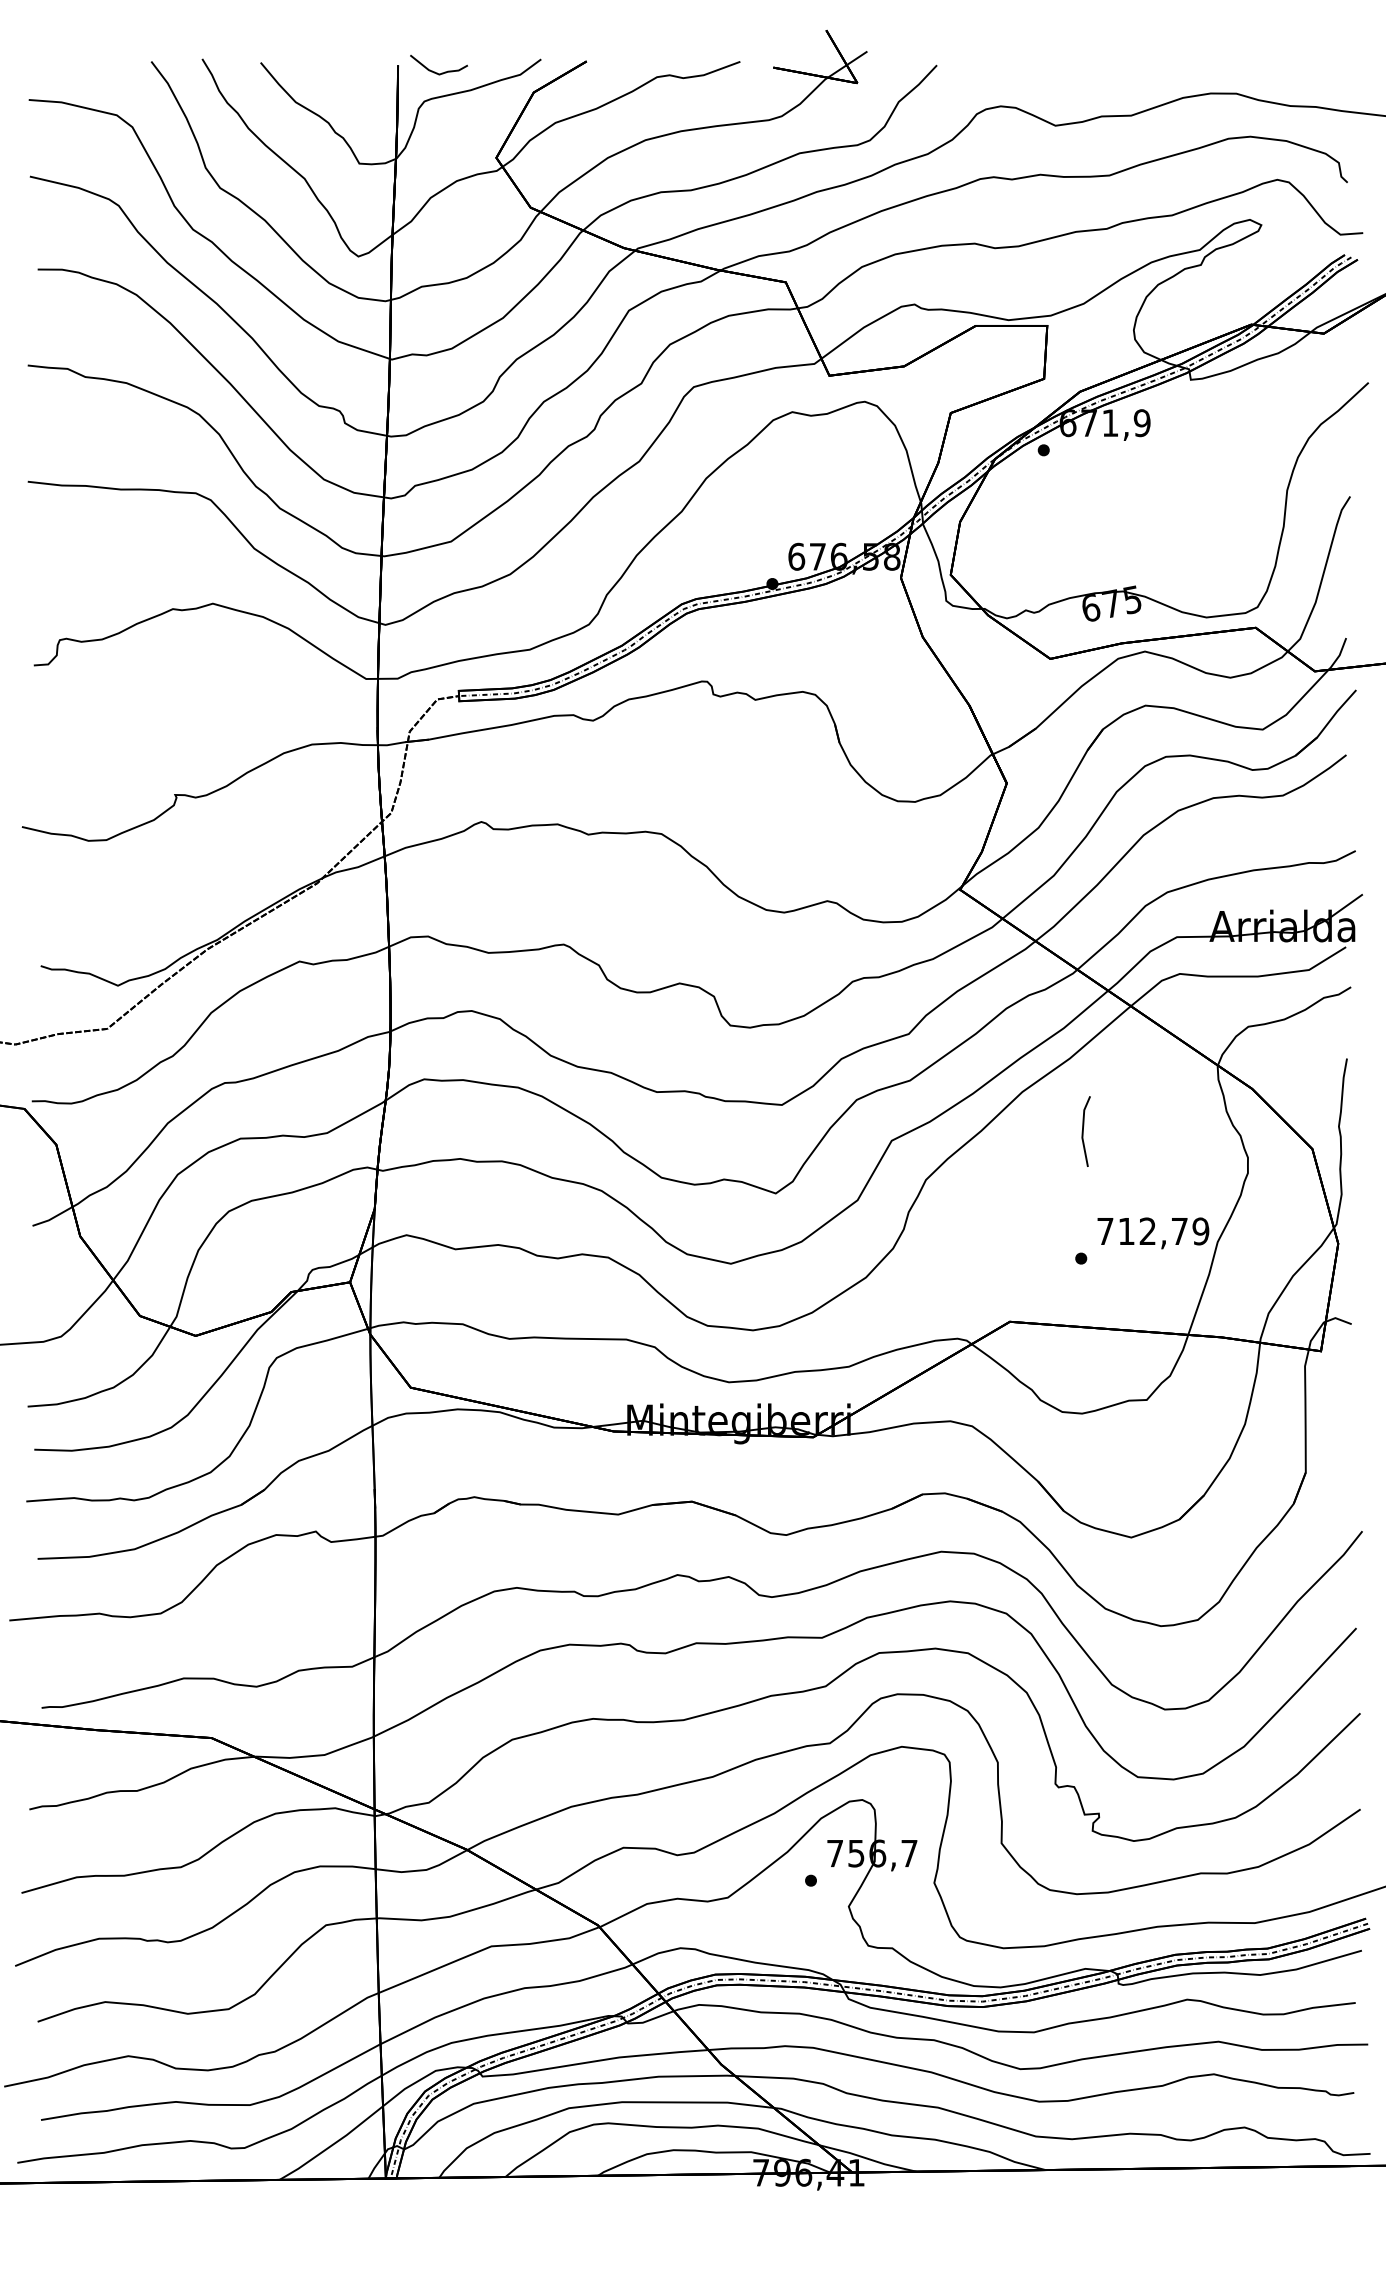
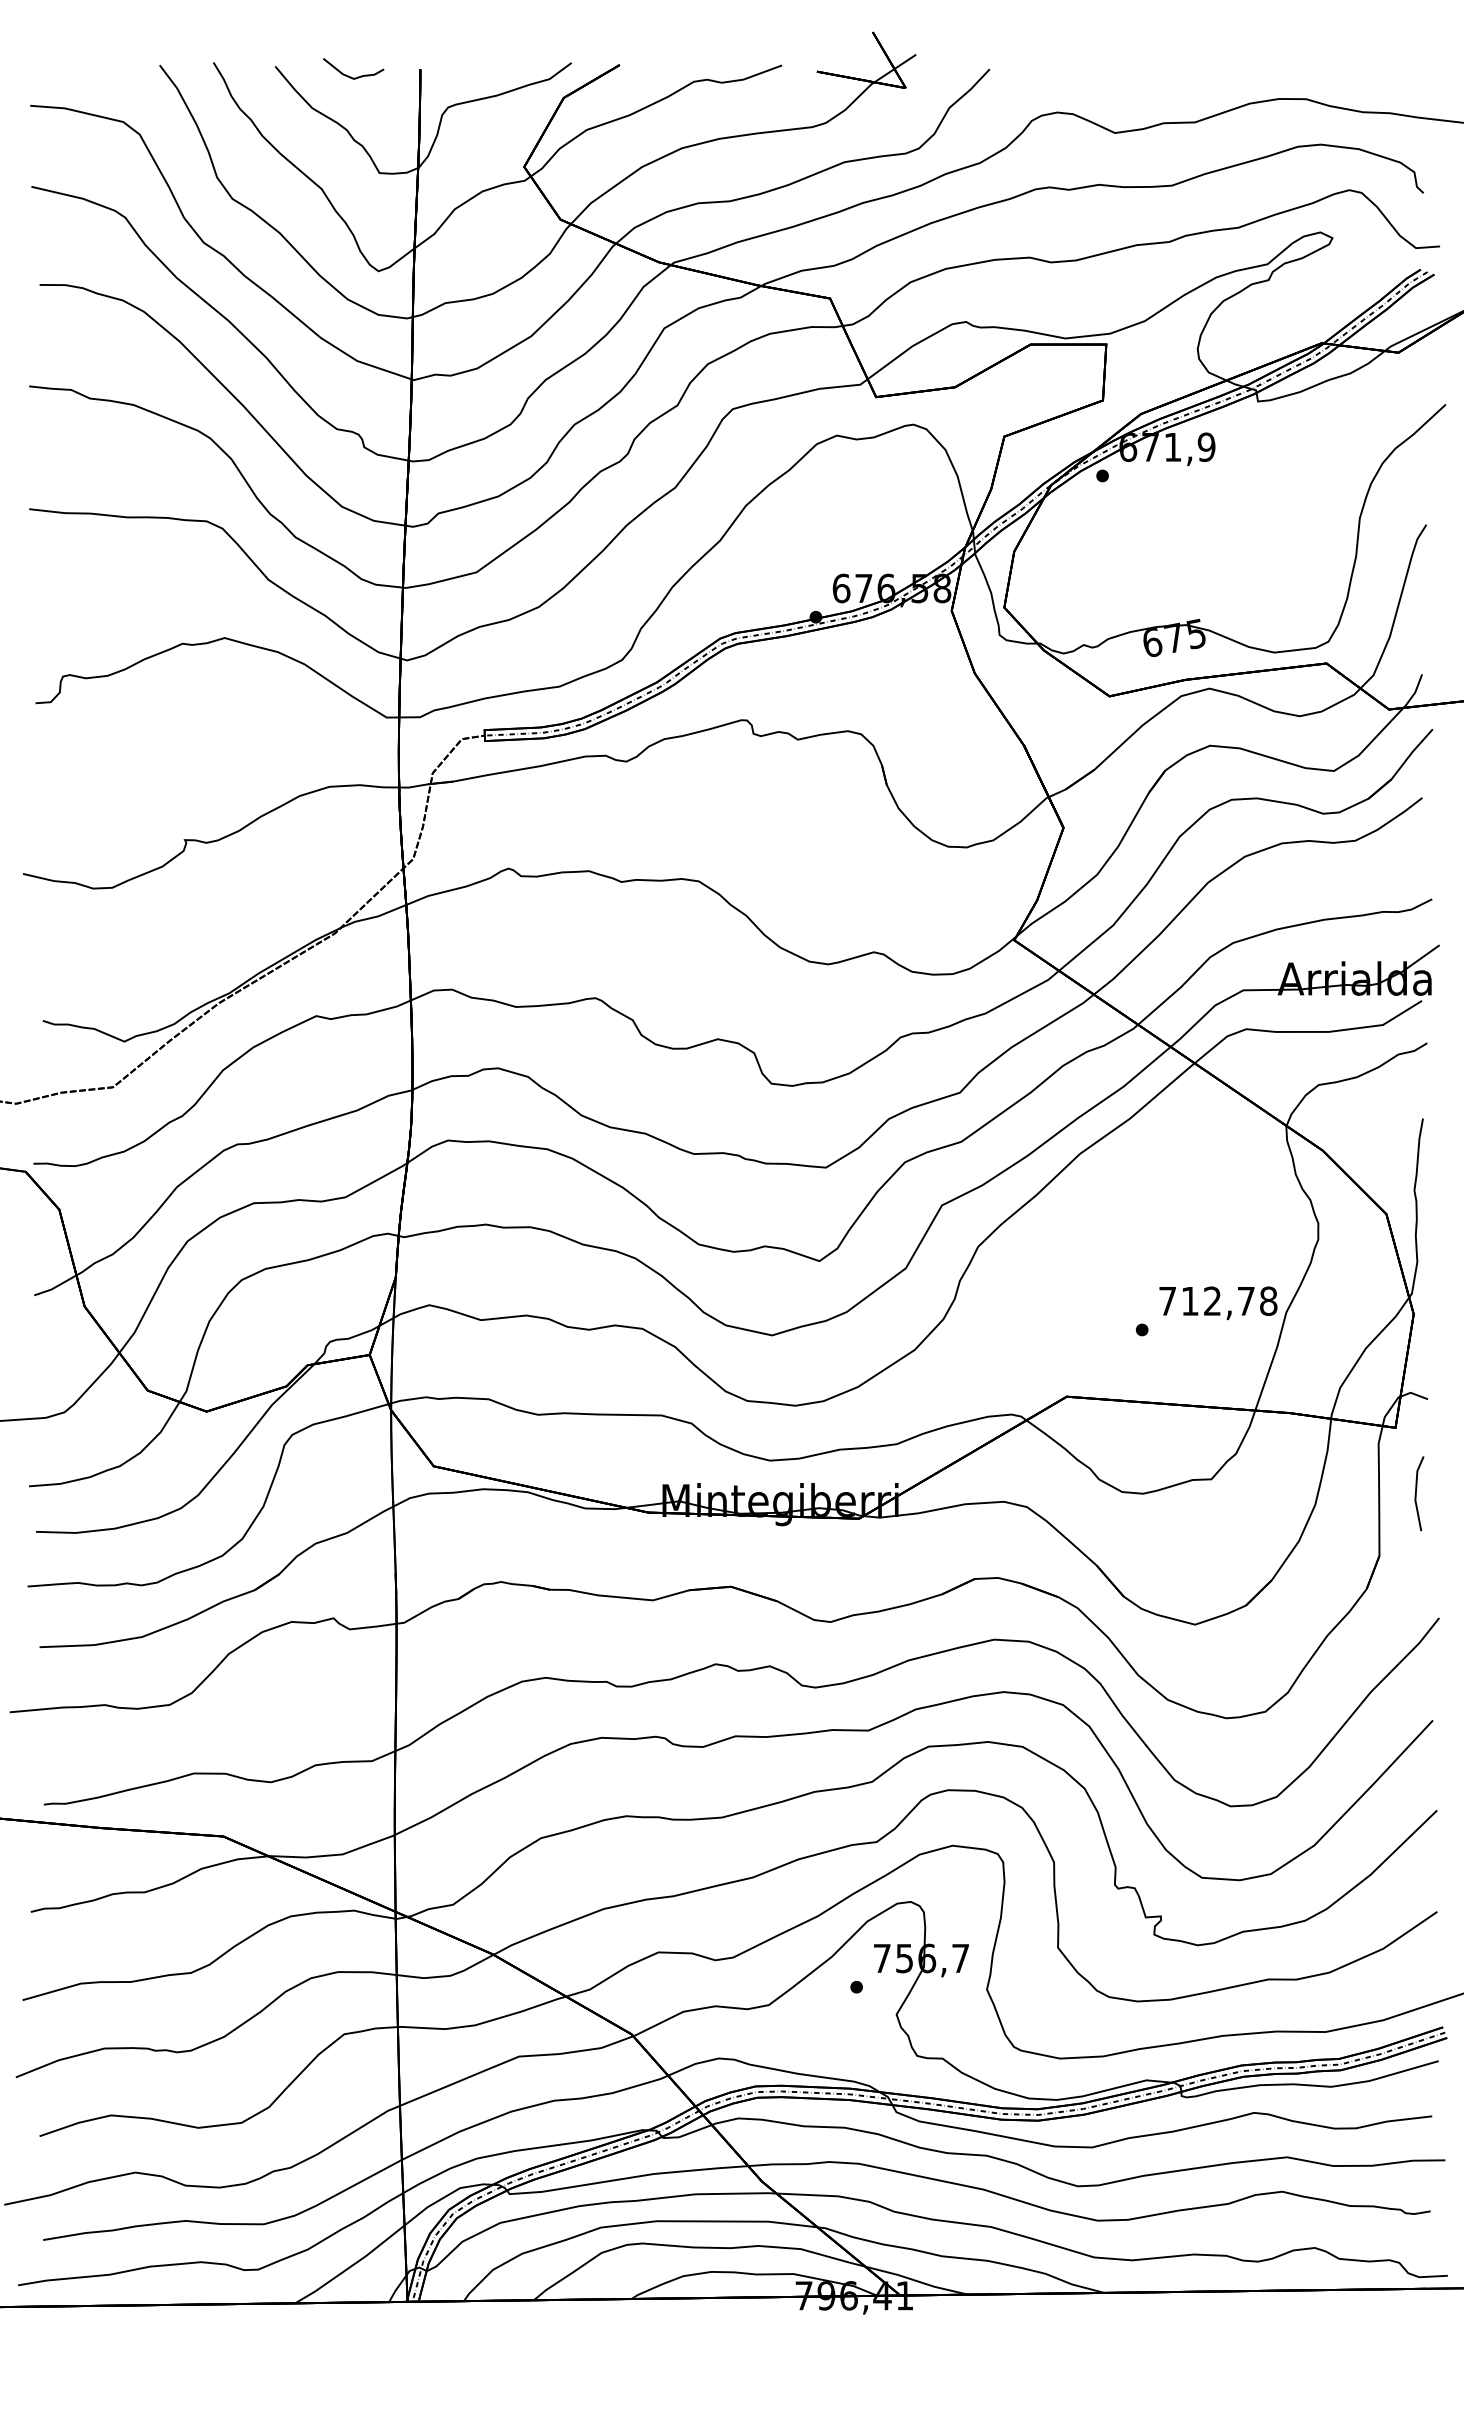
curve: (436, 72) -> (351, 76), moved
line: (1083, 1131) -> (1416, 1493), moved
text: (1200, 1230) -> (1268, 1300), 712,79 -> 712,78

